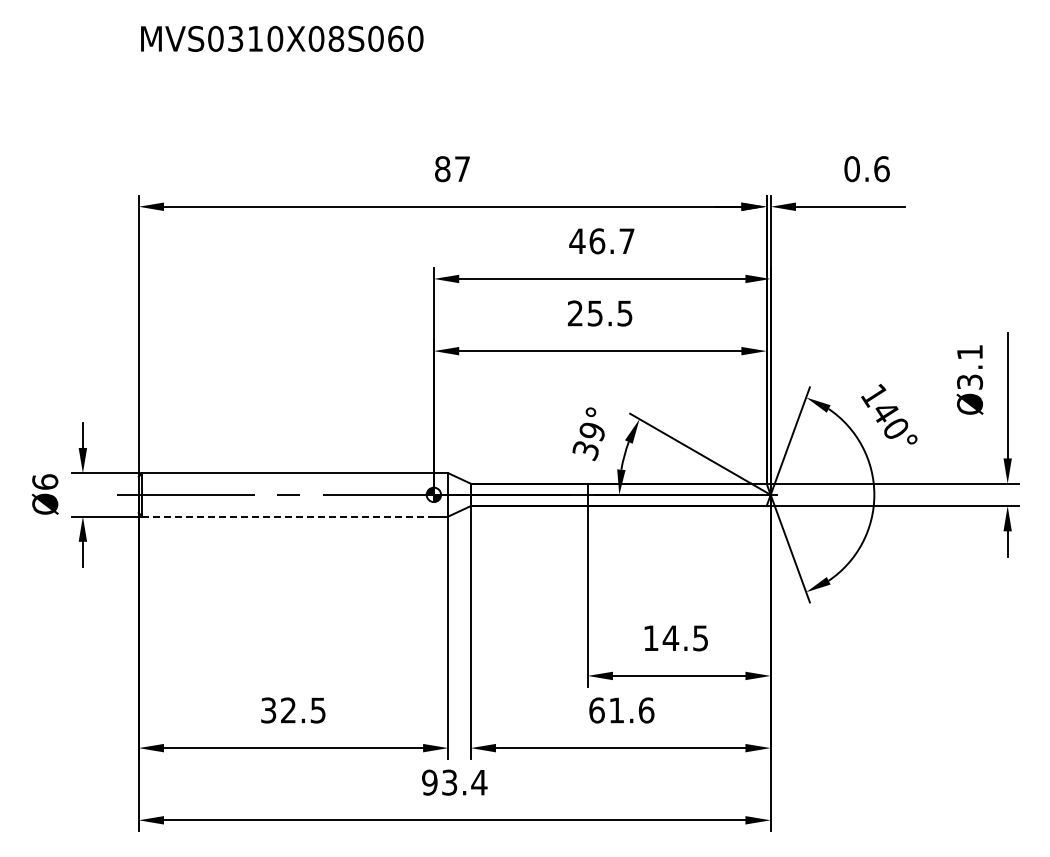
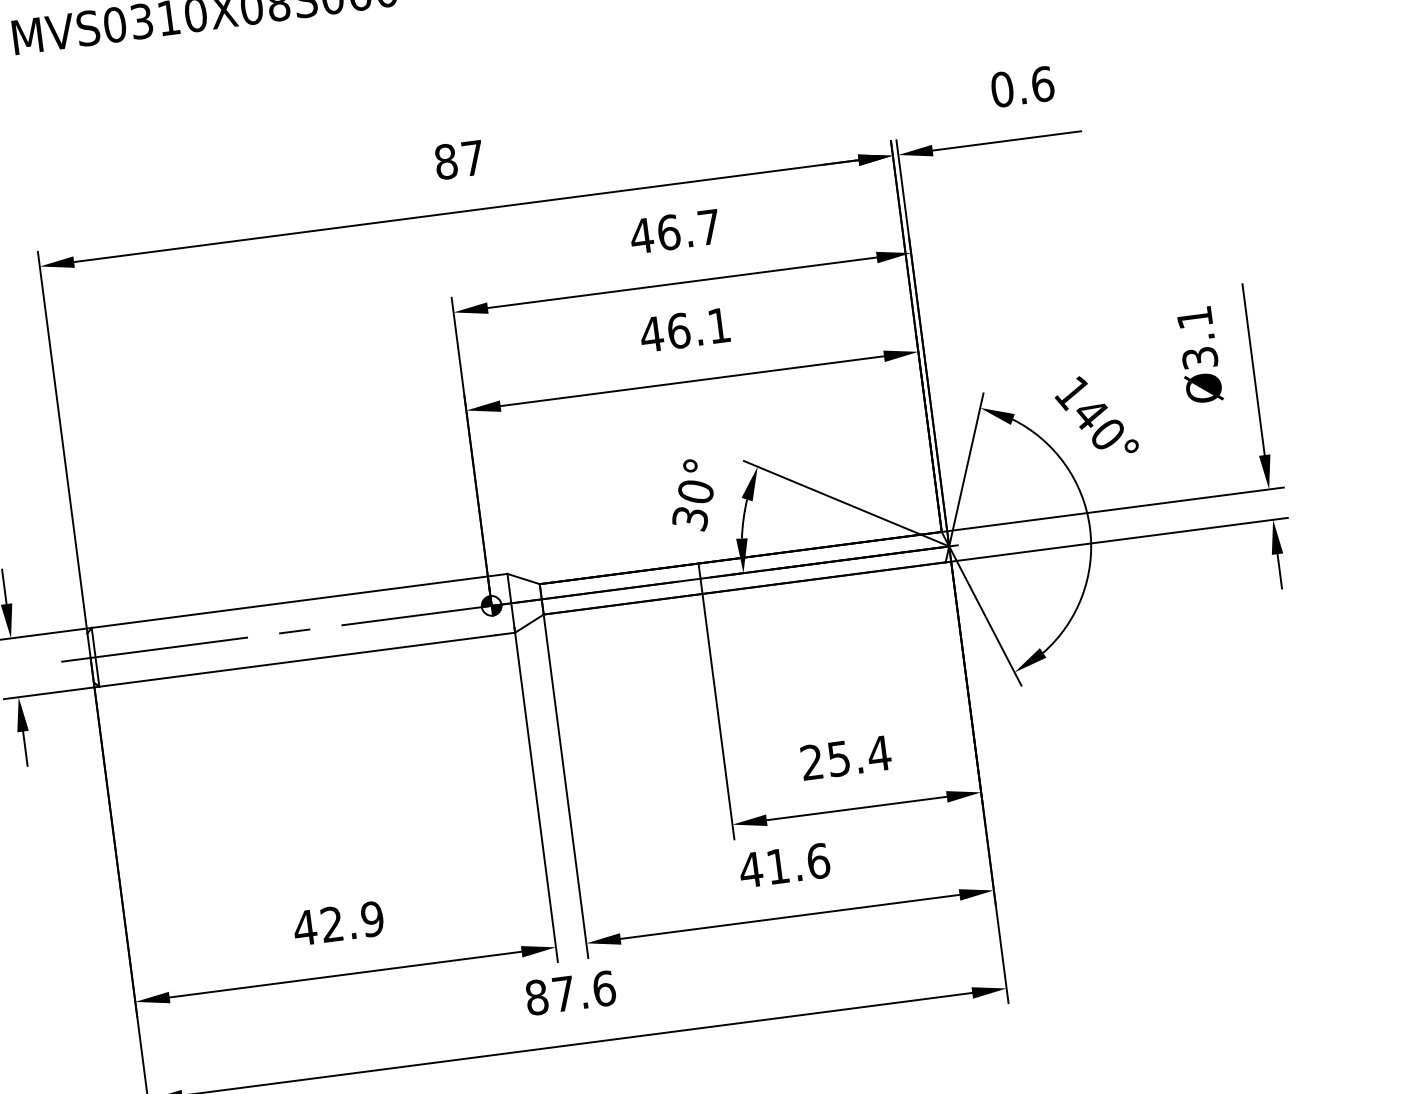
text: (599, 313) -> (684, 330), 25.5 -> 46.1
text: (592, 431) -> (695, 491), 39° -> 30°
line: (288, 516) -> (297, 660), dashed -> solid
text: (675, 638) -> (845, 758), 14.5 -> 25.4
text: (292, 710) -> (337, 923), 32.5 -> 42.9
text: (596, 710) -> (750, 870), 61.6 -> 41.6
text: (454, 782) -> (570, 992), 93.4 -> 87.6

